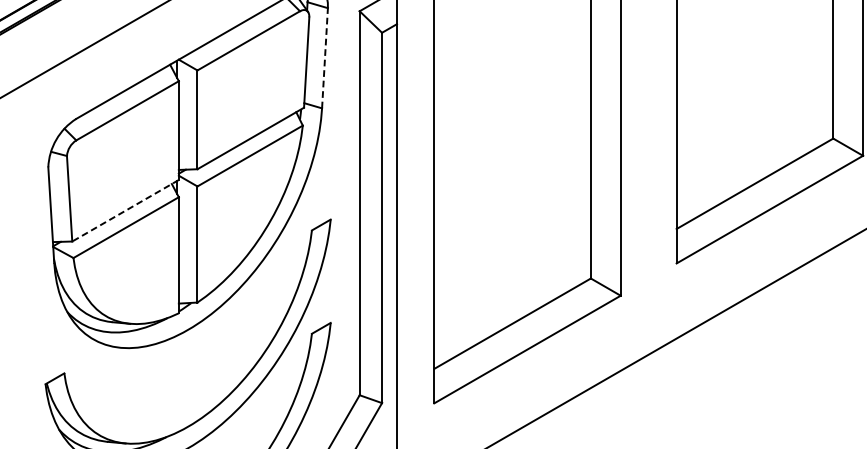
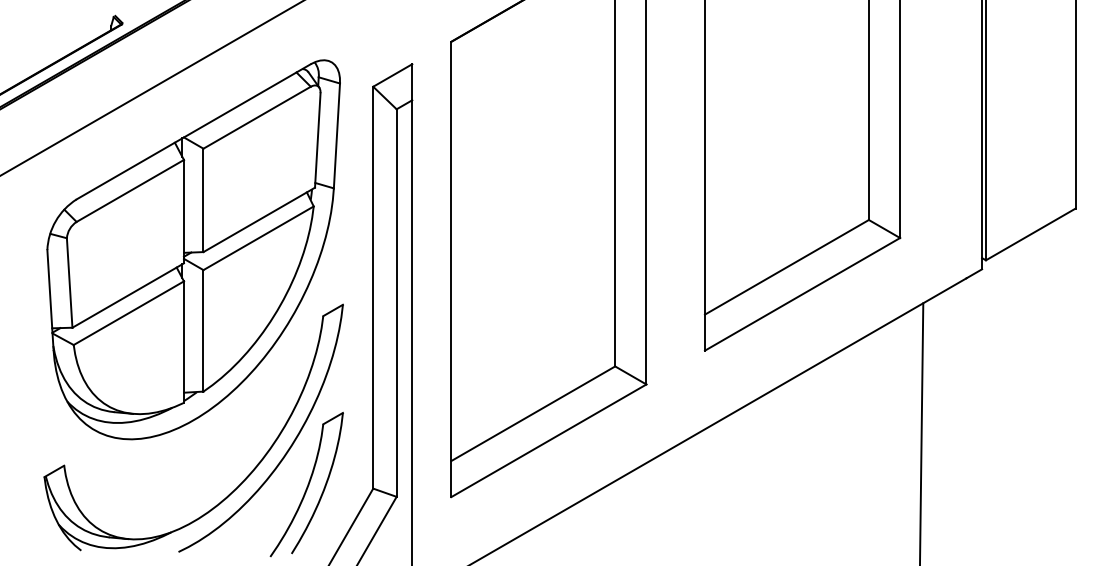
line: (324, 57) -> (336, 135), dashed -> solid
line: (124, 210) -> (127, 295), dashed -> solid

